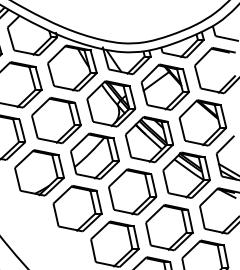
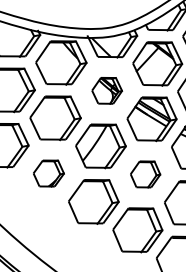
part: (111, 103) -> (107, 90), size x0.6
part: (39, 172) -> (48, 173), size x0.6
part: (132, 191) -> (145, 174), size x0.6

